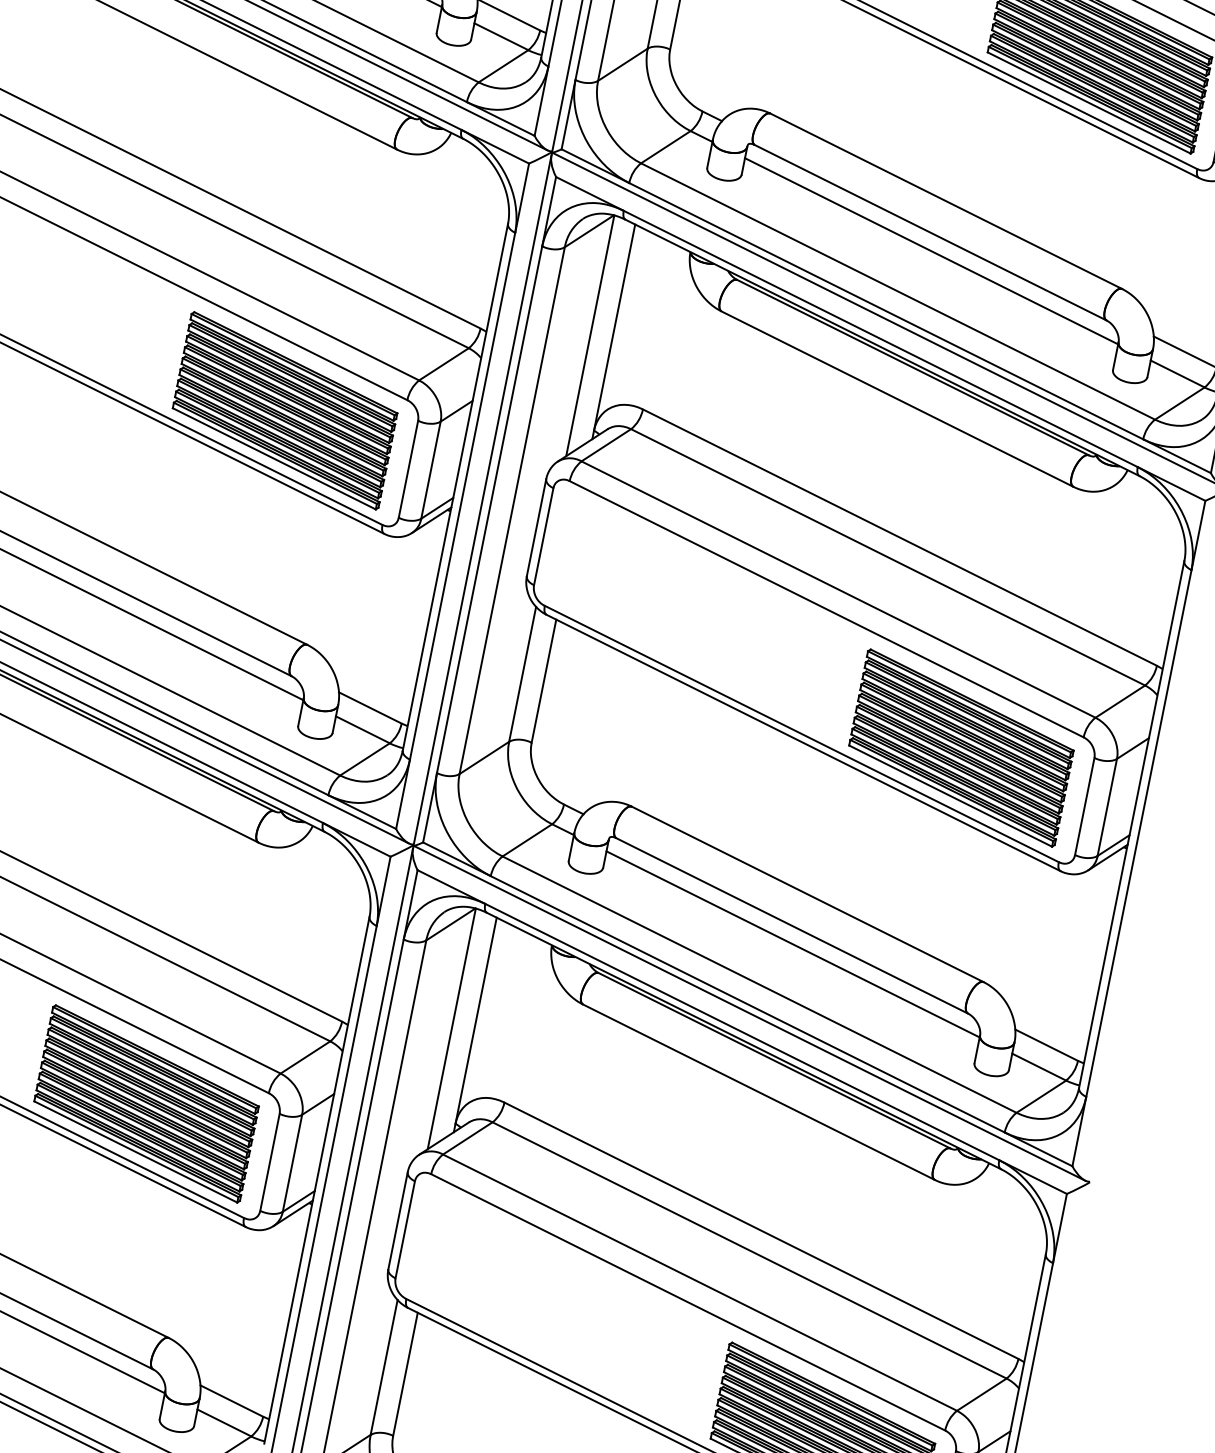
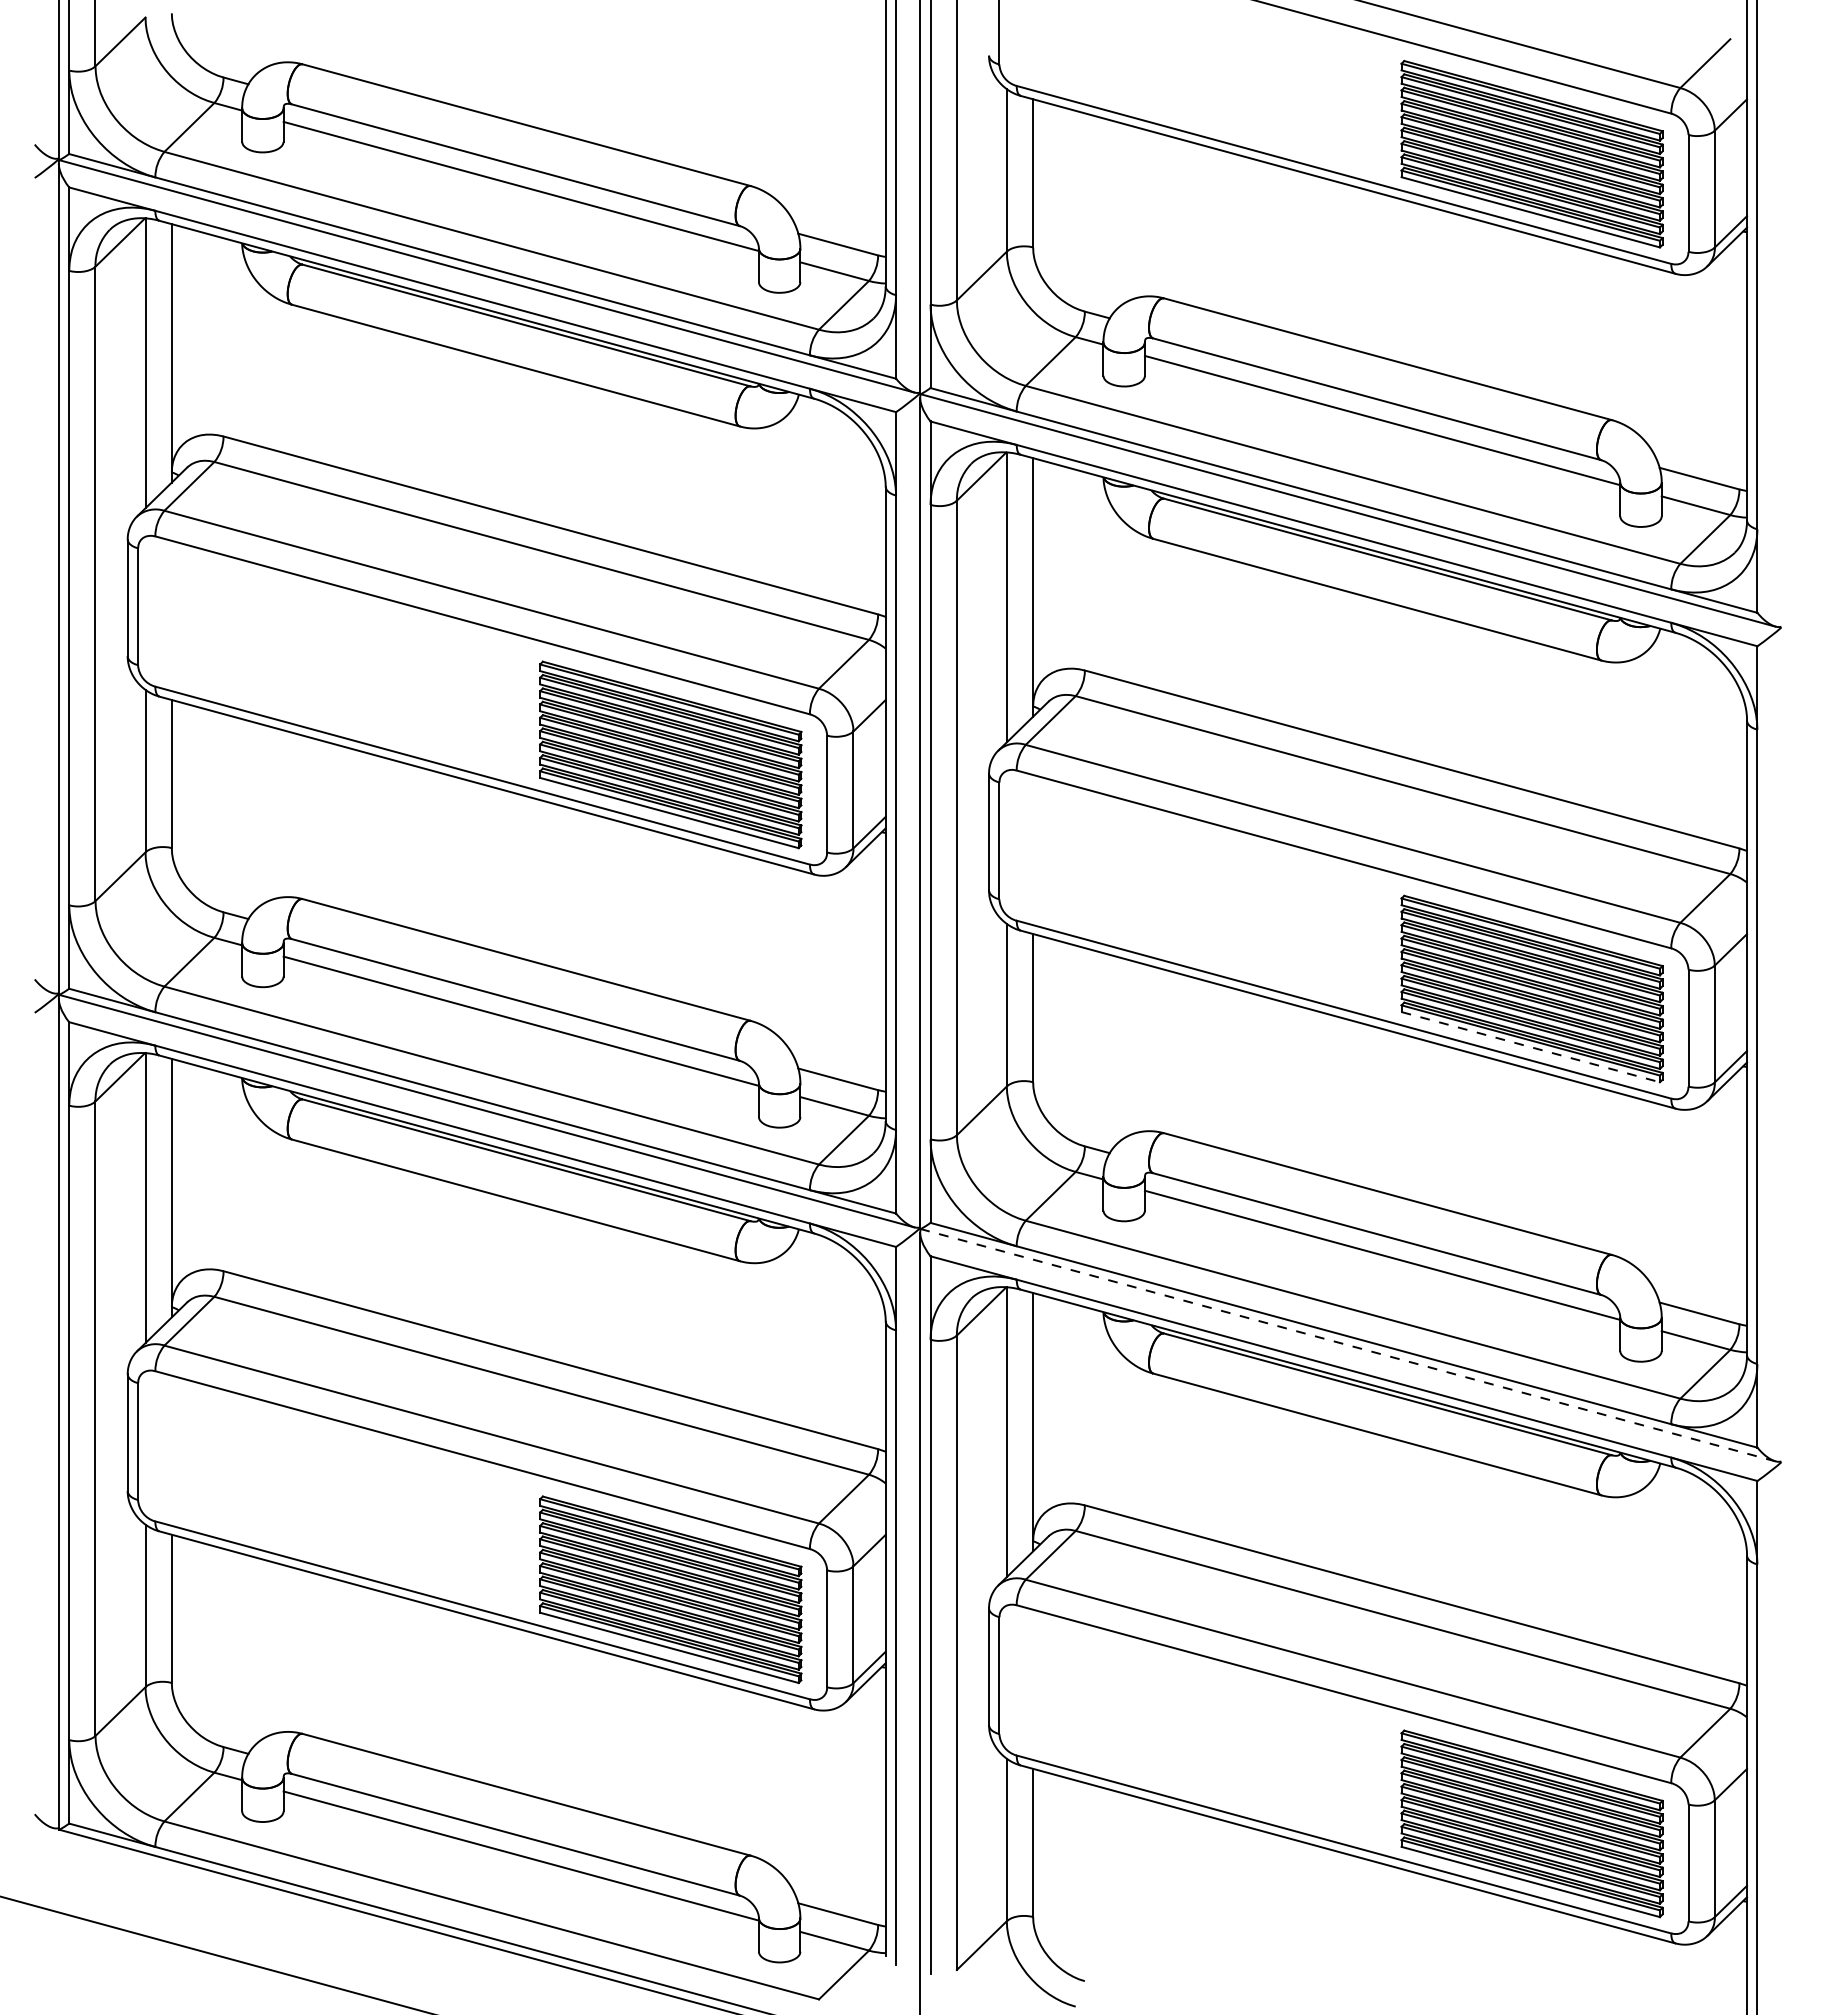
line: (950, 796) -> (1530, 1047), solid -> dashed
line: (749, 1013) -> (1348, 1345), solid -> dashed

